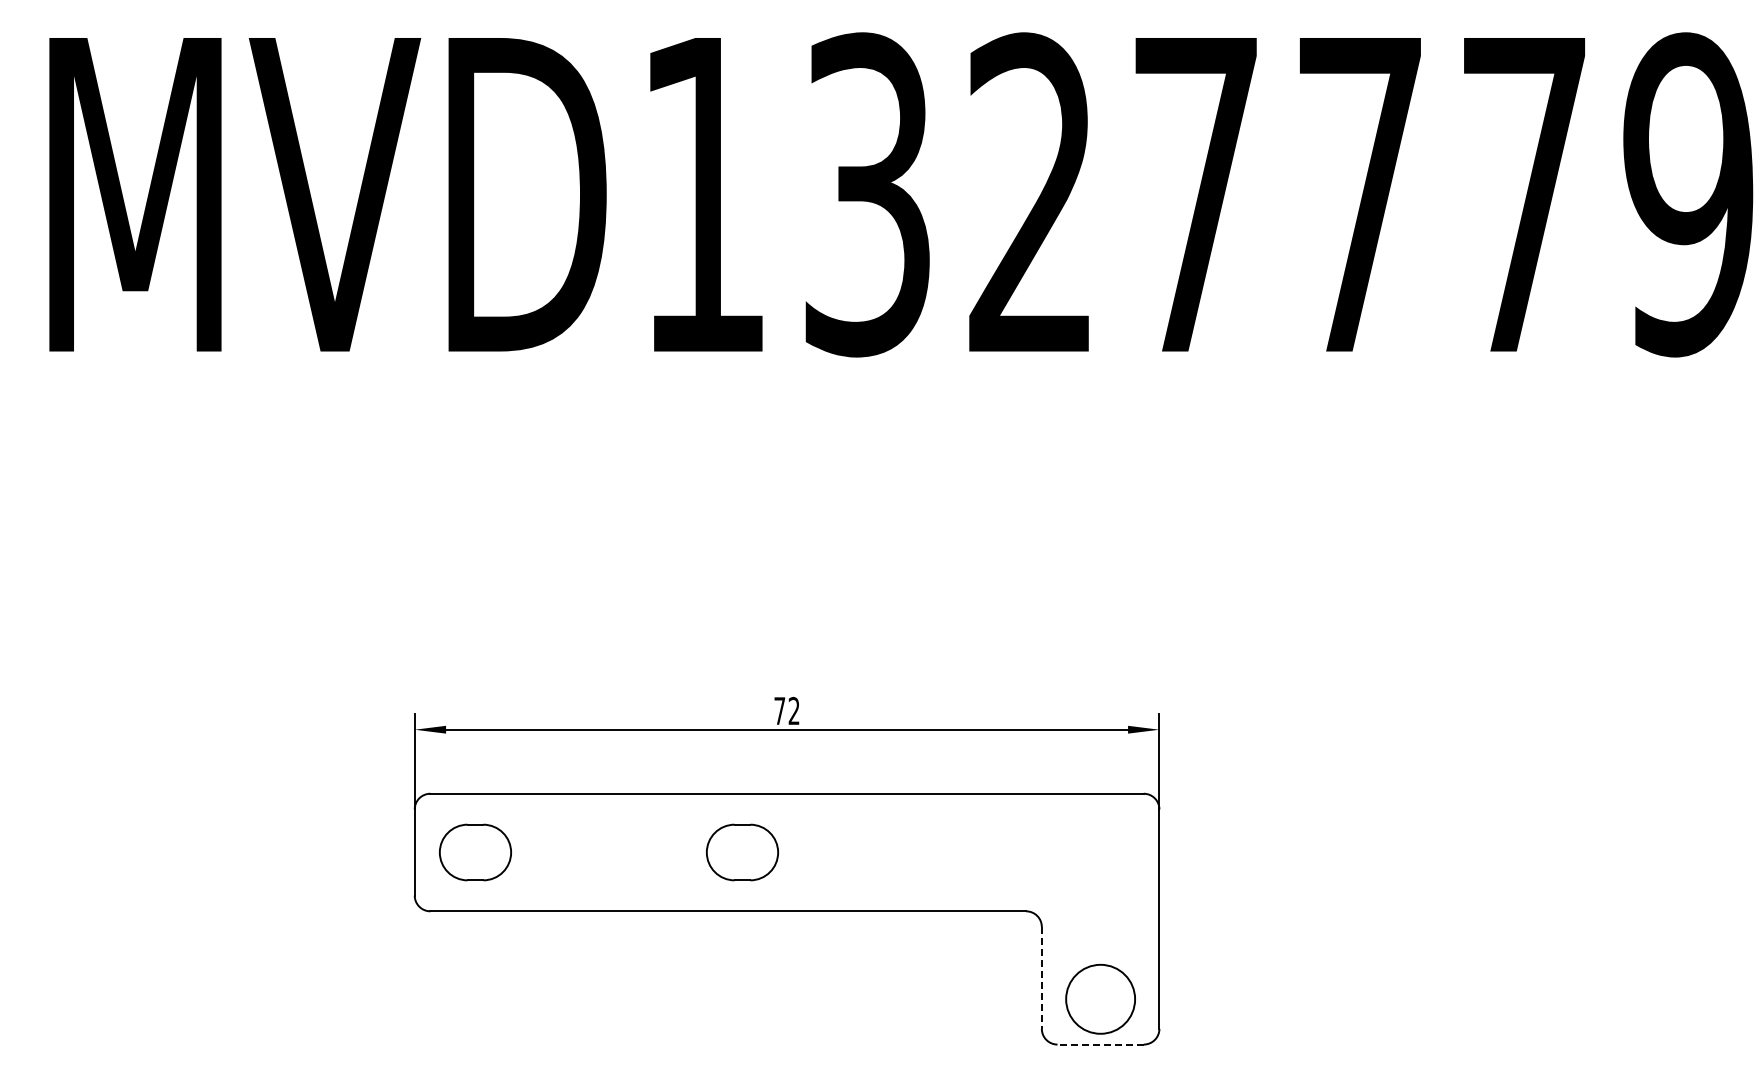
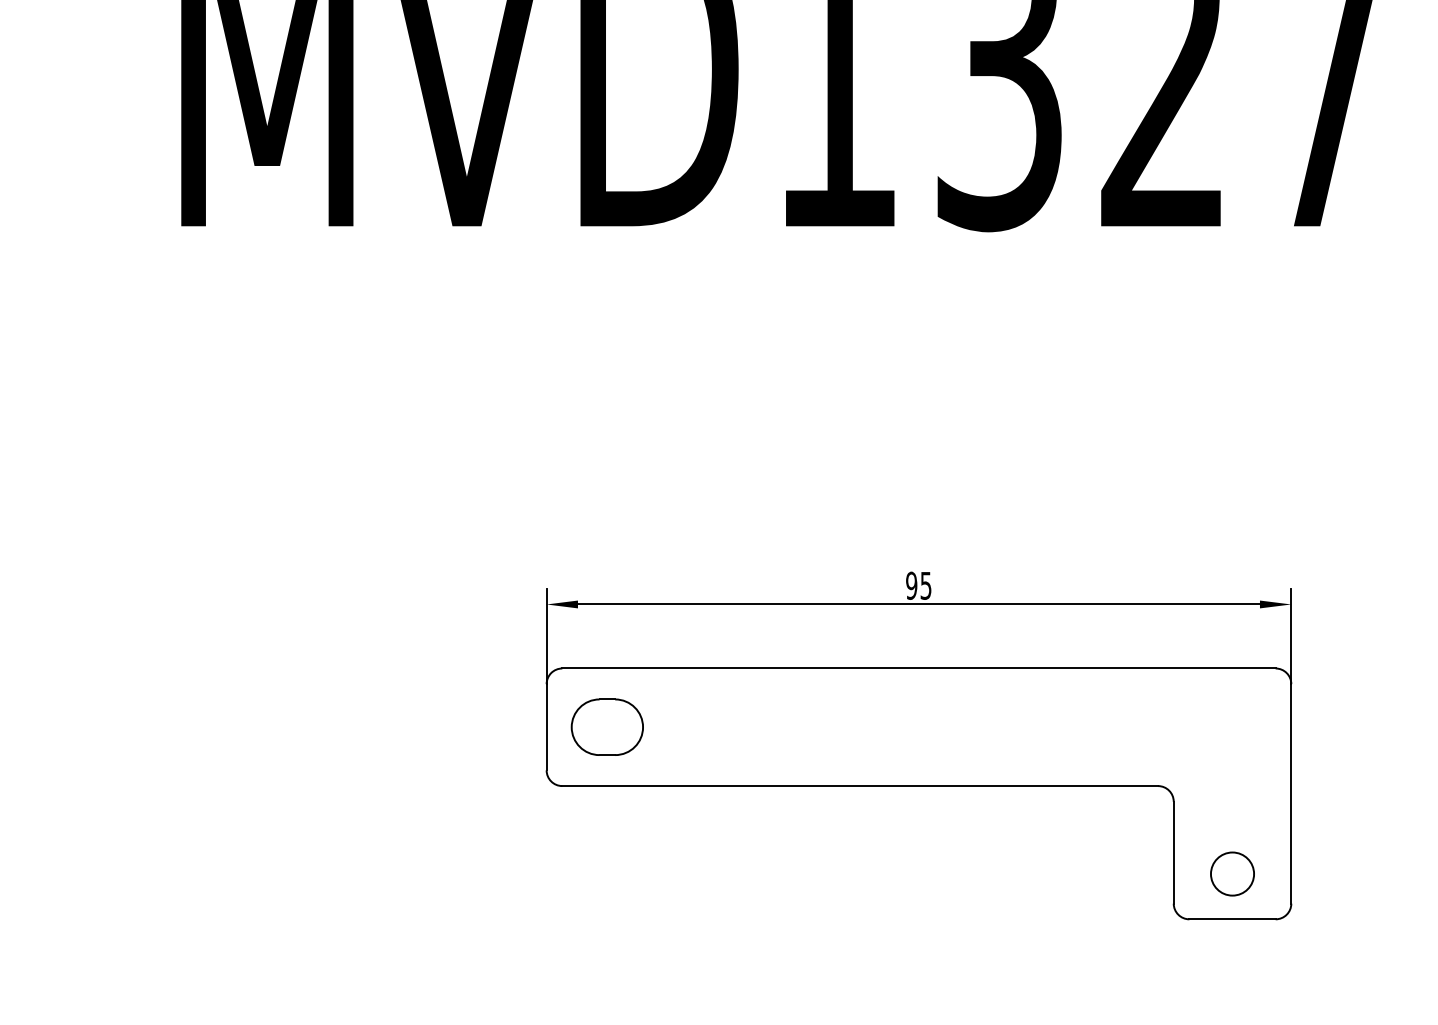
text: (786, 710) -> (918, 585), 72 -> 95
part: (742, 852) -> (874, 727), removed
line: (1041, 977) -> (1173, 852), dashed -> solid
circle: (1100, 998) -> (1232, 873), size x0.62
line: (1100, 1044) -> (1232, 919), dashed -> solid

